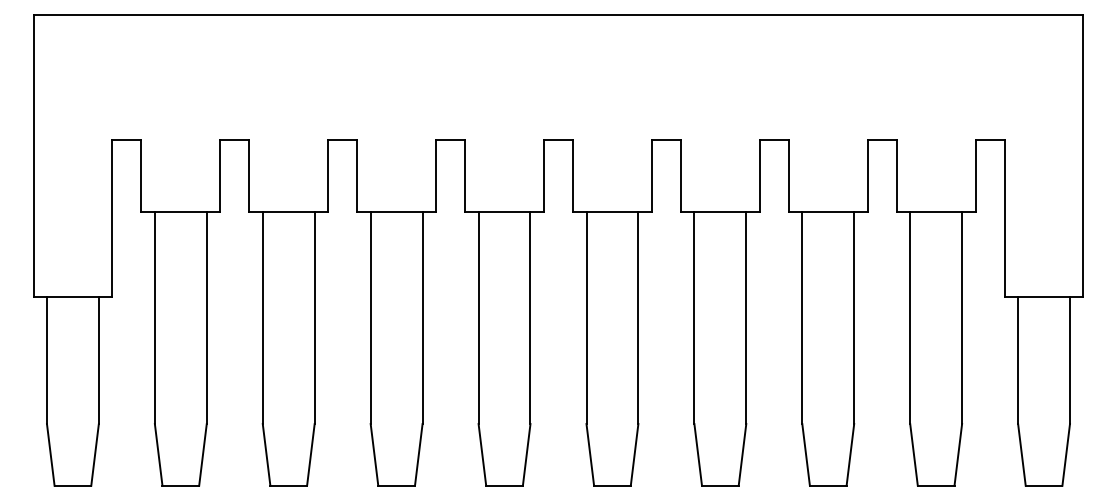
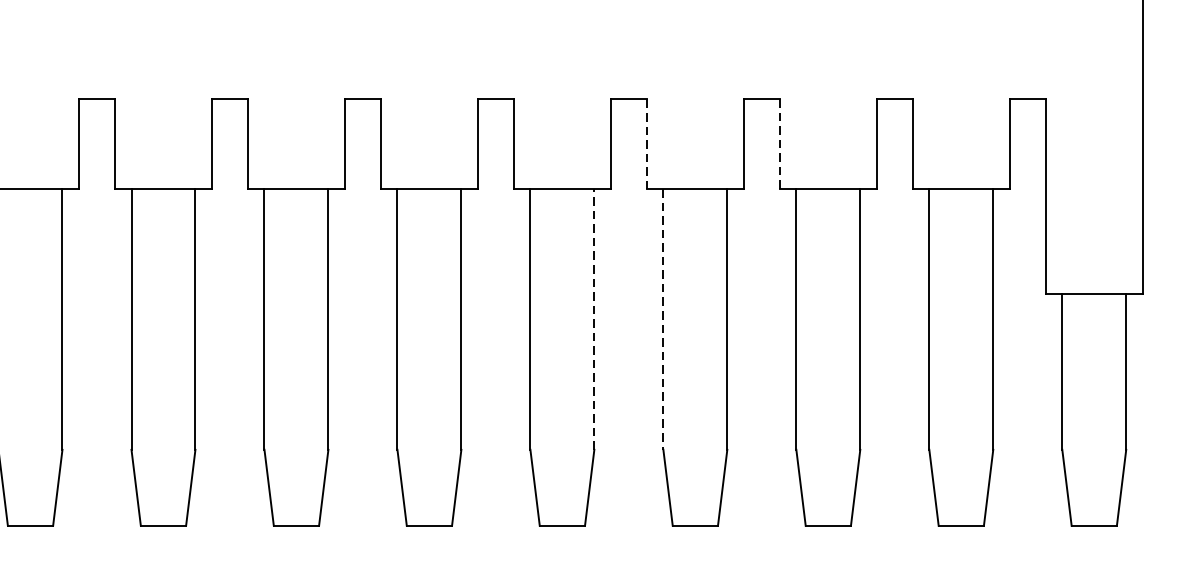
line: (788, 175) -> (779, 143), solid -> dashed
line: (680, 176) -> (646, 144), solid -> dashed
line: (638, 318) -> (594, 319), solid -> dashed
line: (694, 318) -> (663, 319), solid -> dashed

